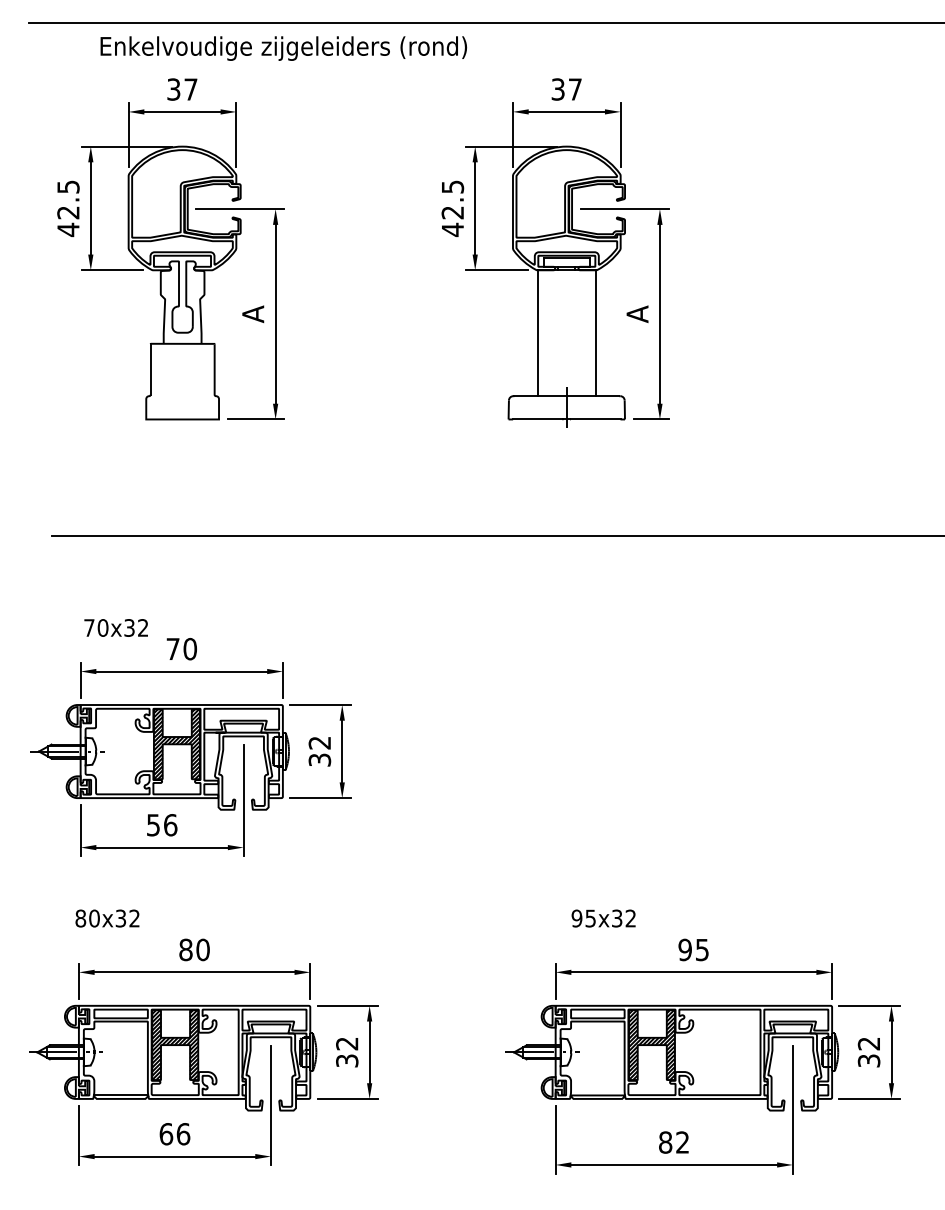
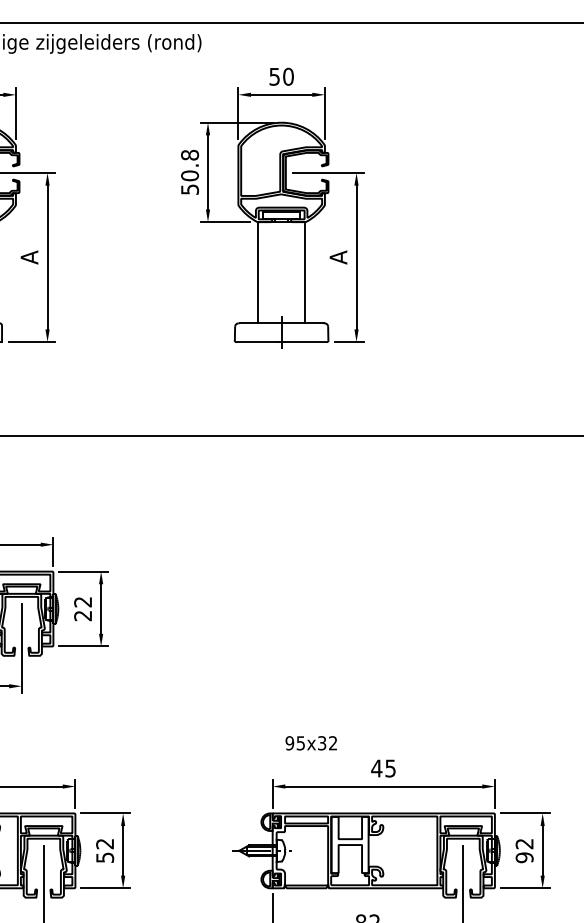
text: (567, 89) -> (282, 76), 37 -> 50
text: (452, 208) -> (189, 172), 42.5 -> 50.8
text: (320, 759) -> (83, 615), 32 -> 22
text: (685, 949) -> (377, 768), 95 -> 45
hatch: (651, 1045) -> (349, 845), removed
text: (346, 1060) -> (104, 857), 32 -> 52
text: (869, 1060) -> (524, 857), 32 -> 92

